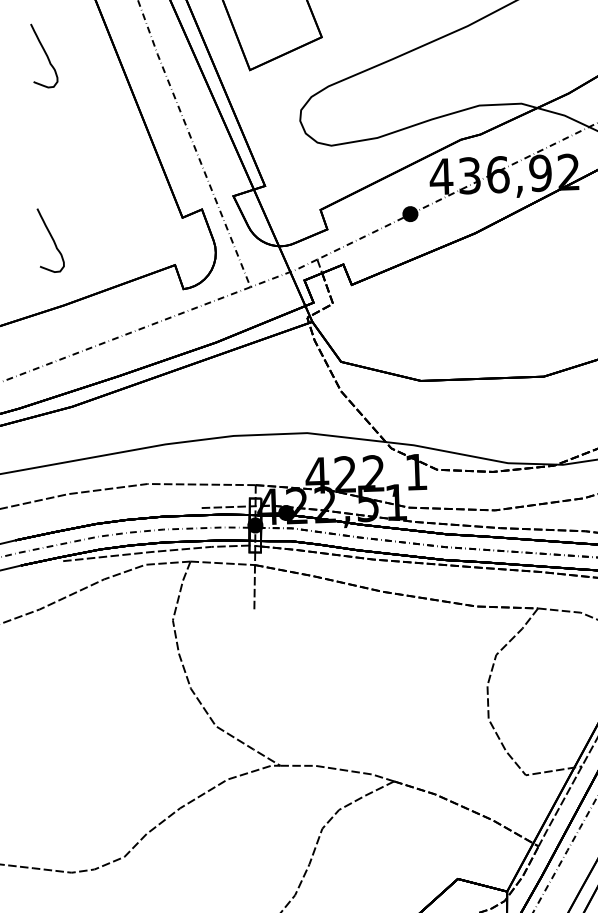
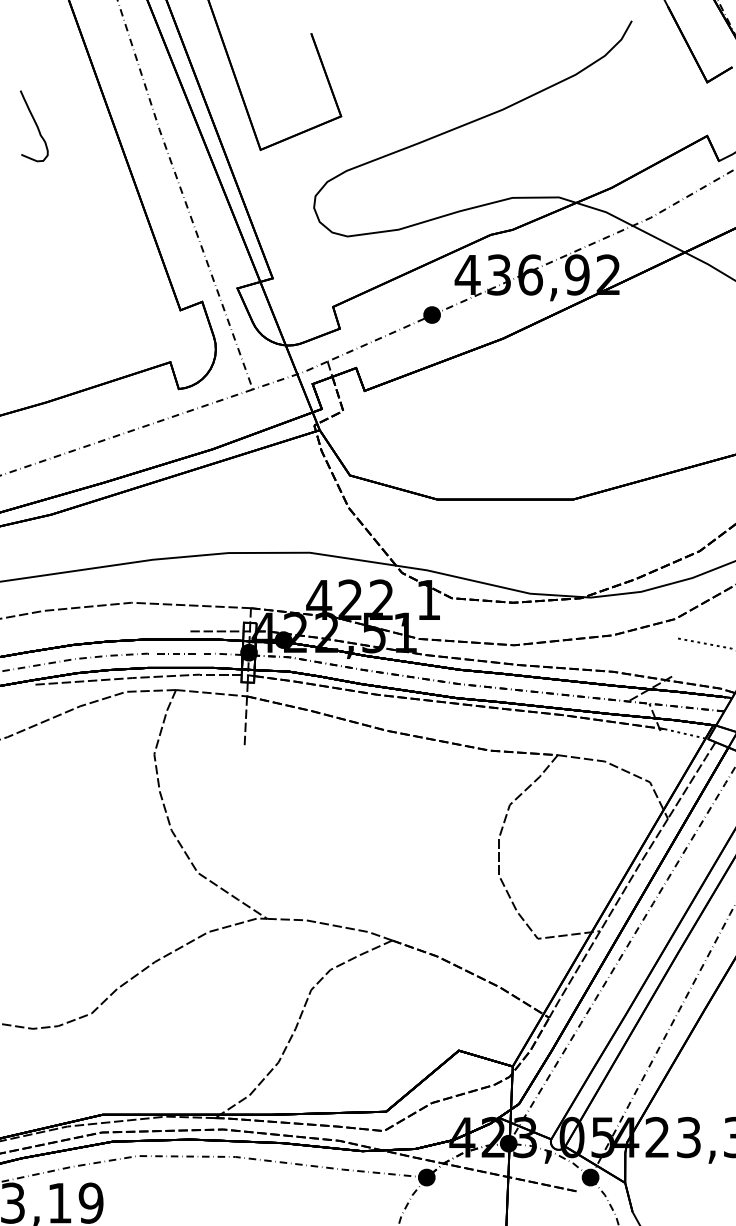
curve: (51, 239) -> (35, 329), removed

